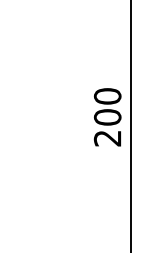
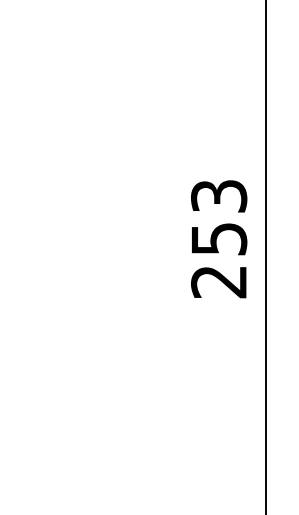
text: (107, 106) -> (218, 216), 200 -> 253

